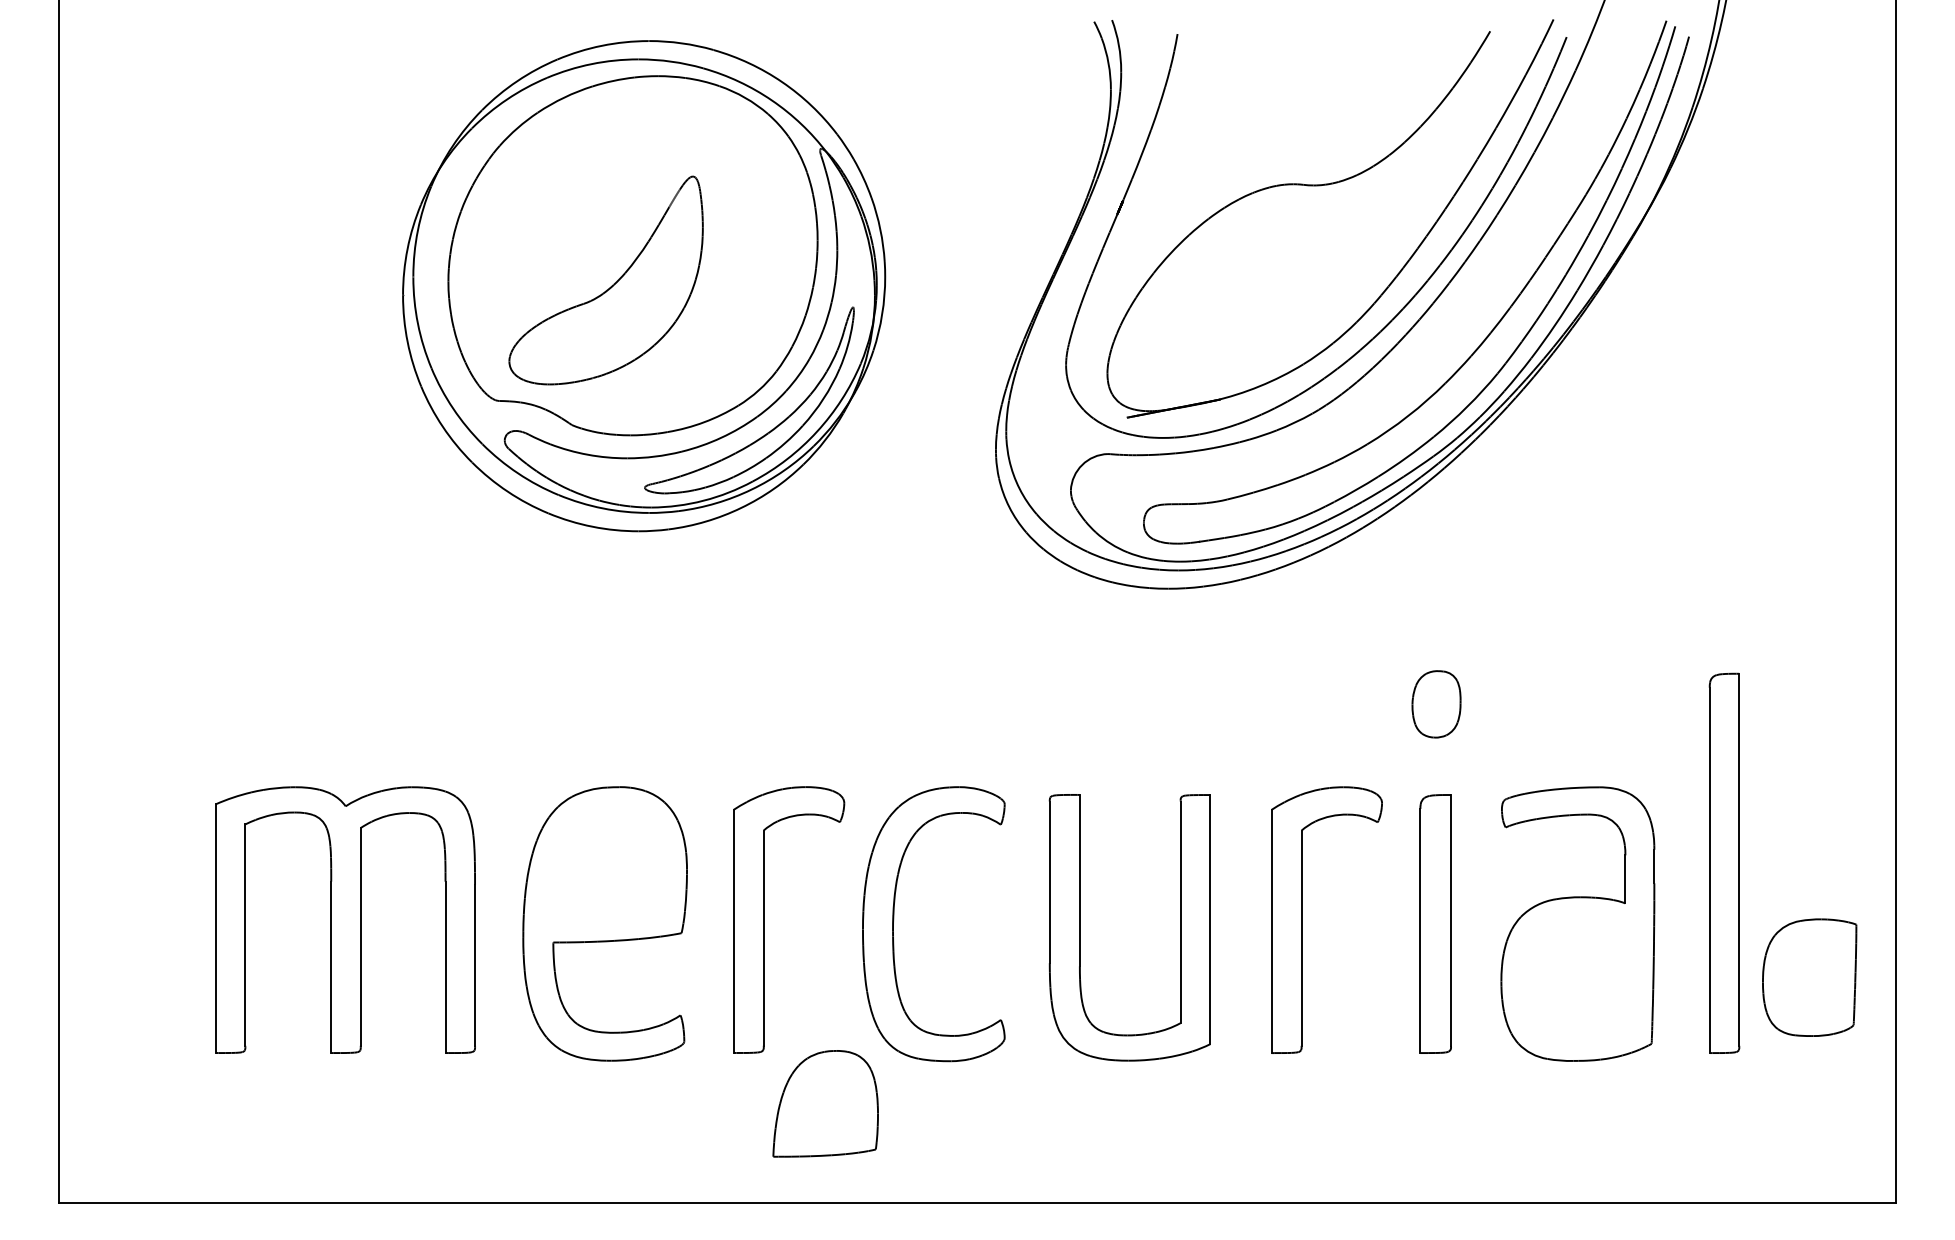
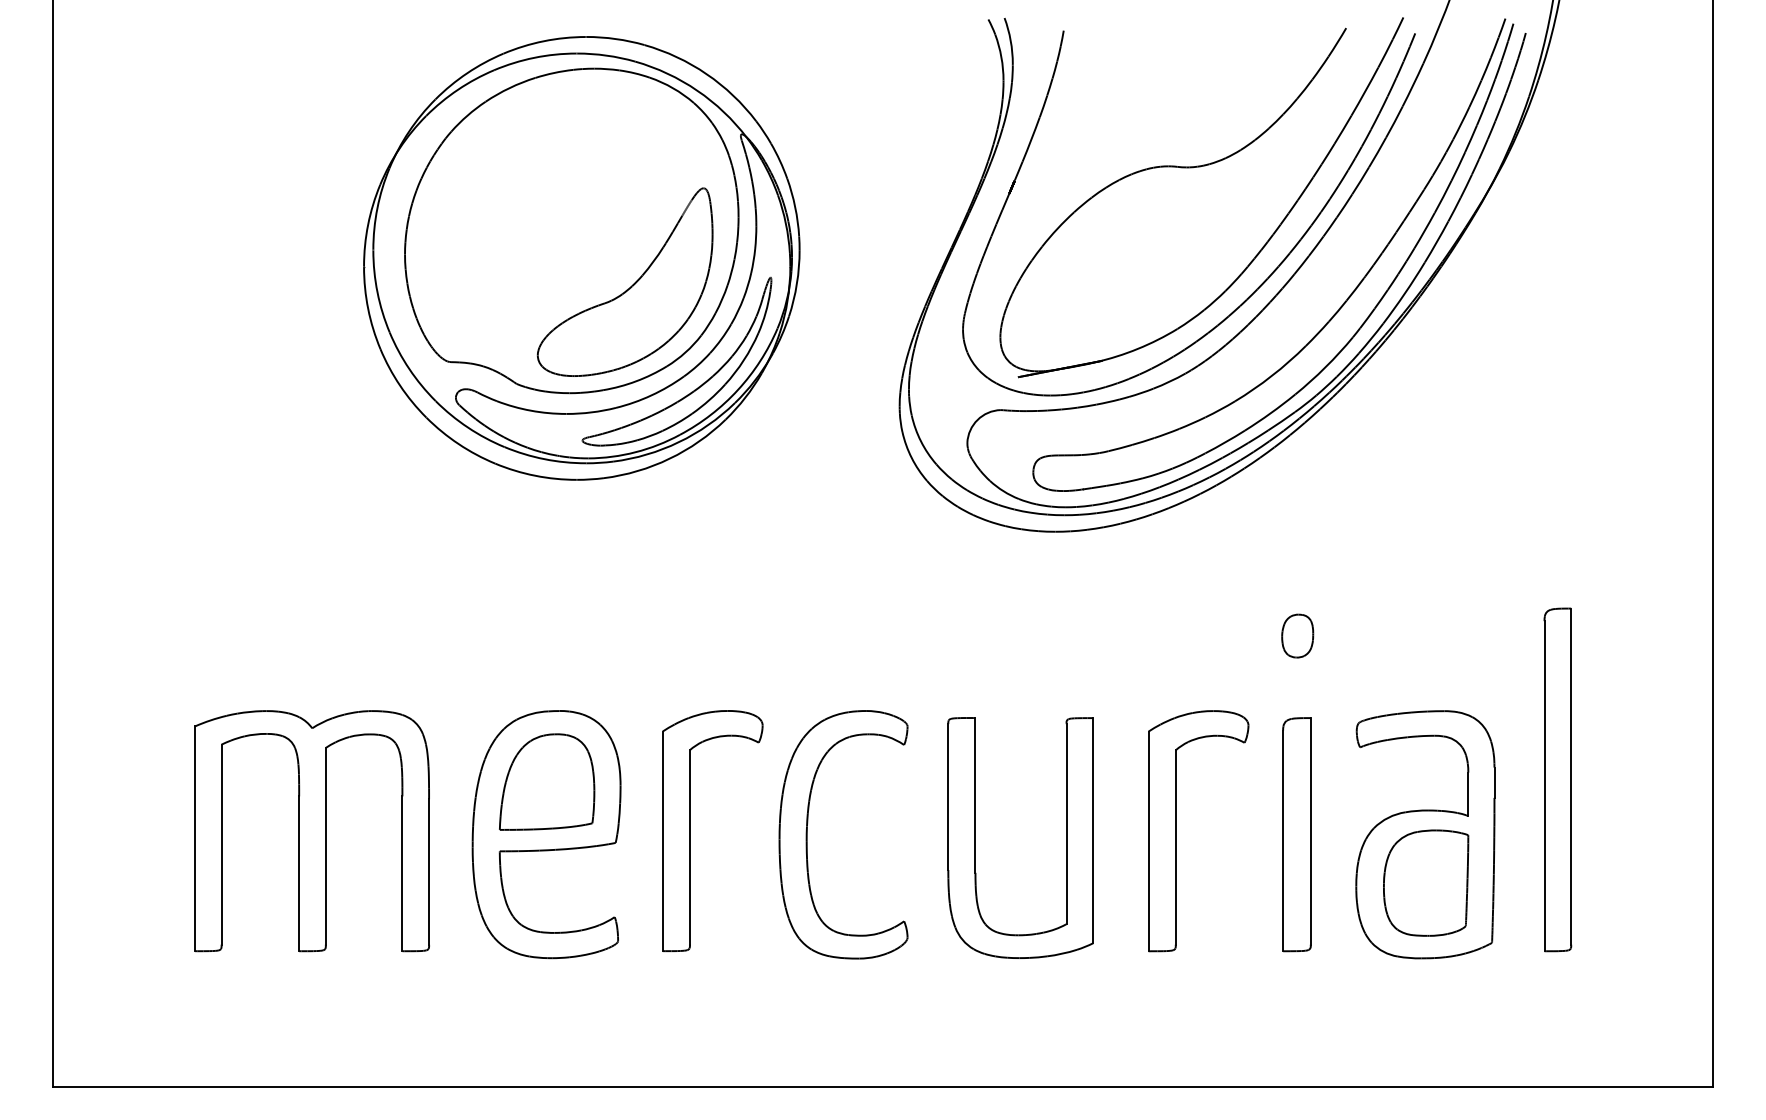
part: (611, 285) -> (630, 286), moved
part: (1436, 703) -> (1297, 635), size x0.71
part: (1809, 977) -> (1425, 882), moved
part: (825, 1103) -> (546, 781), moved

